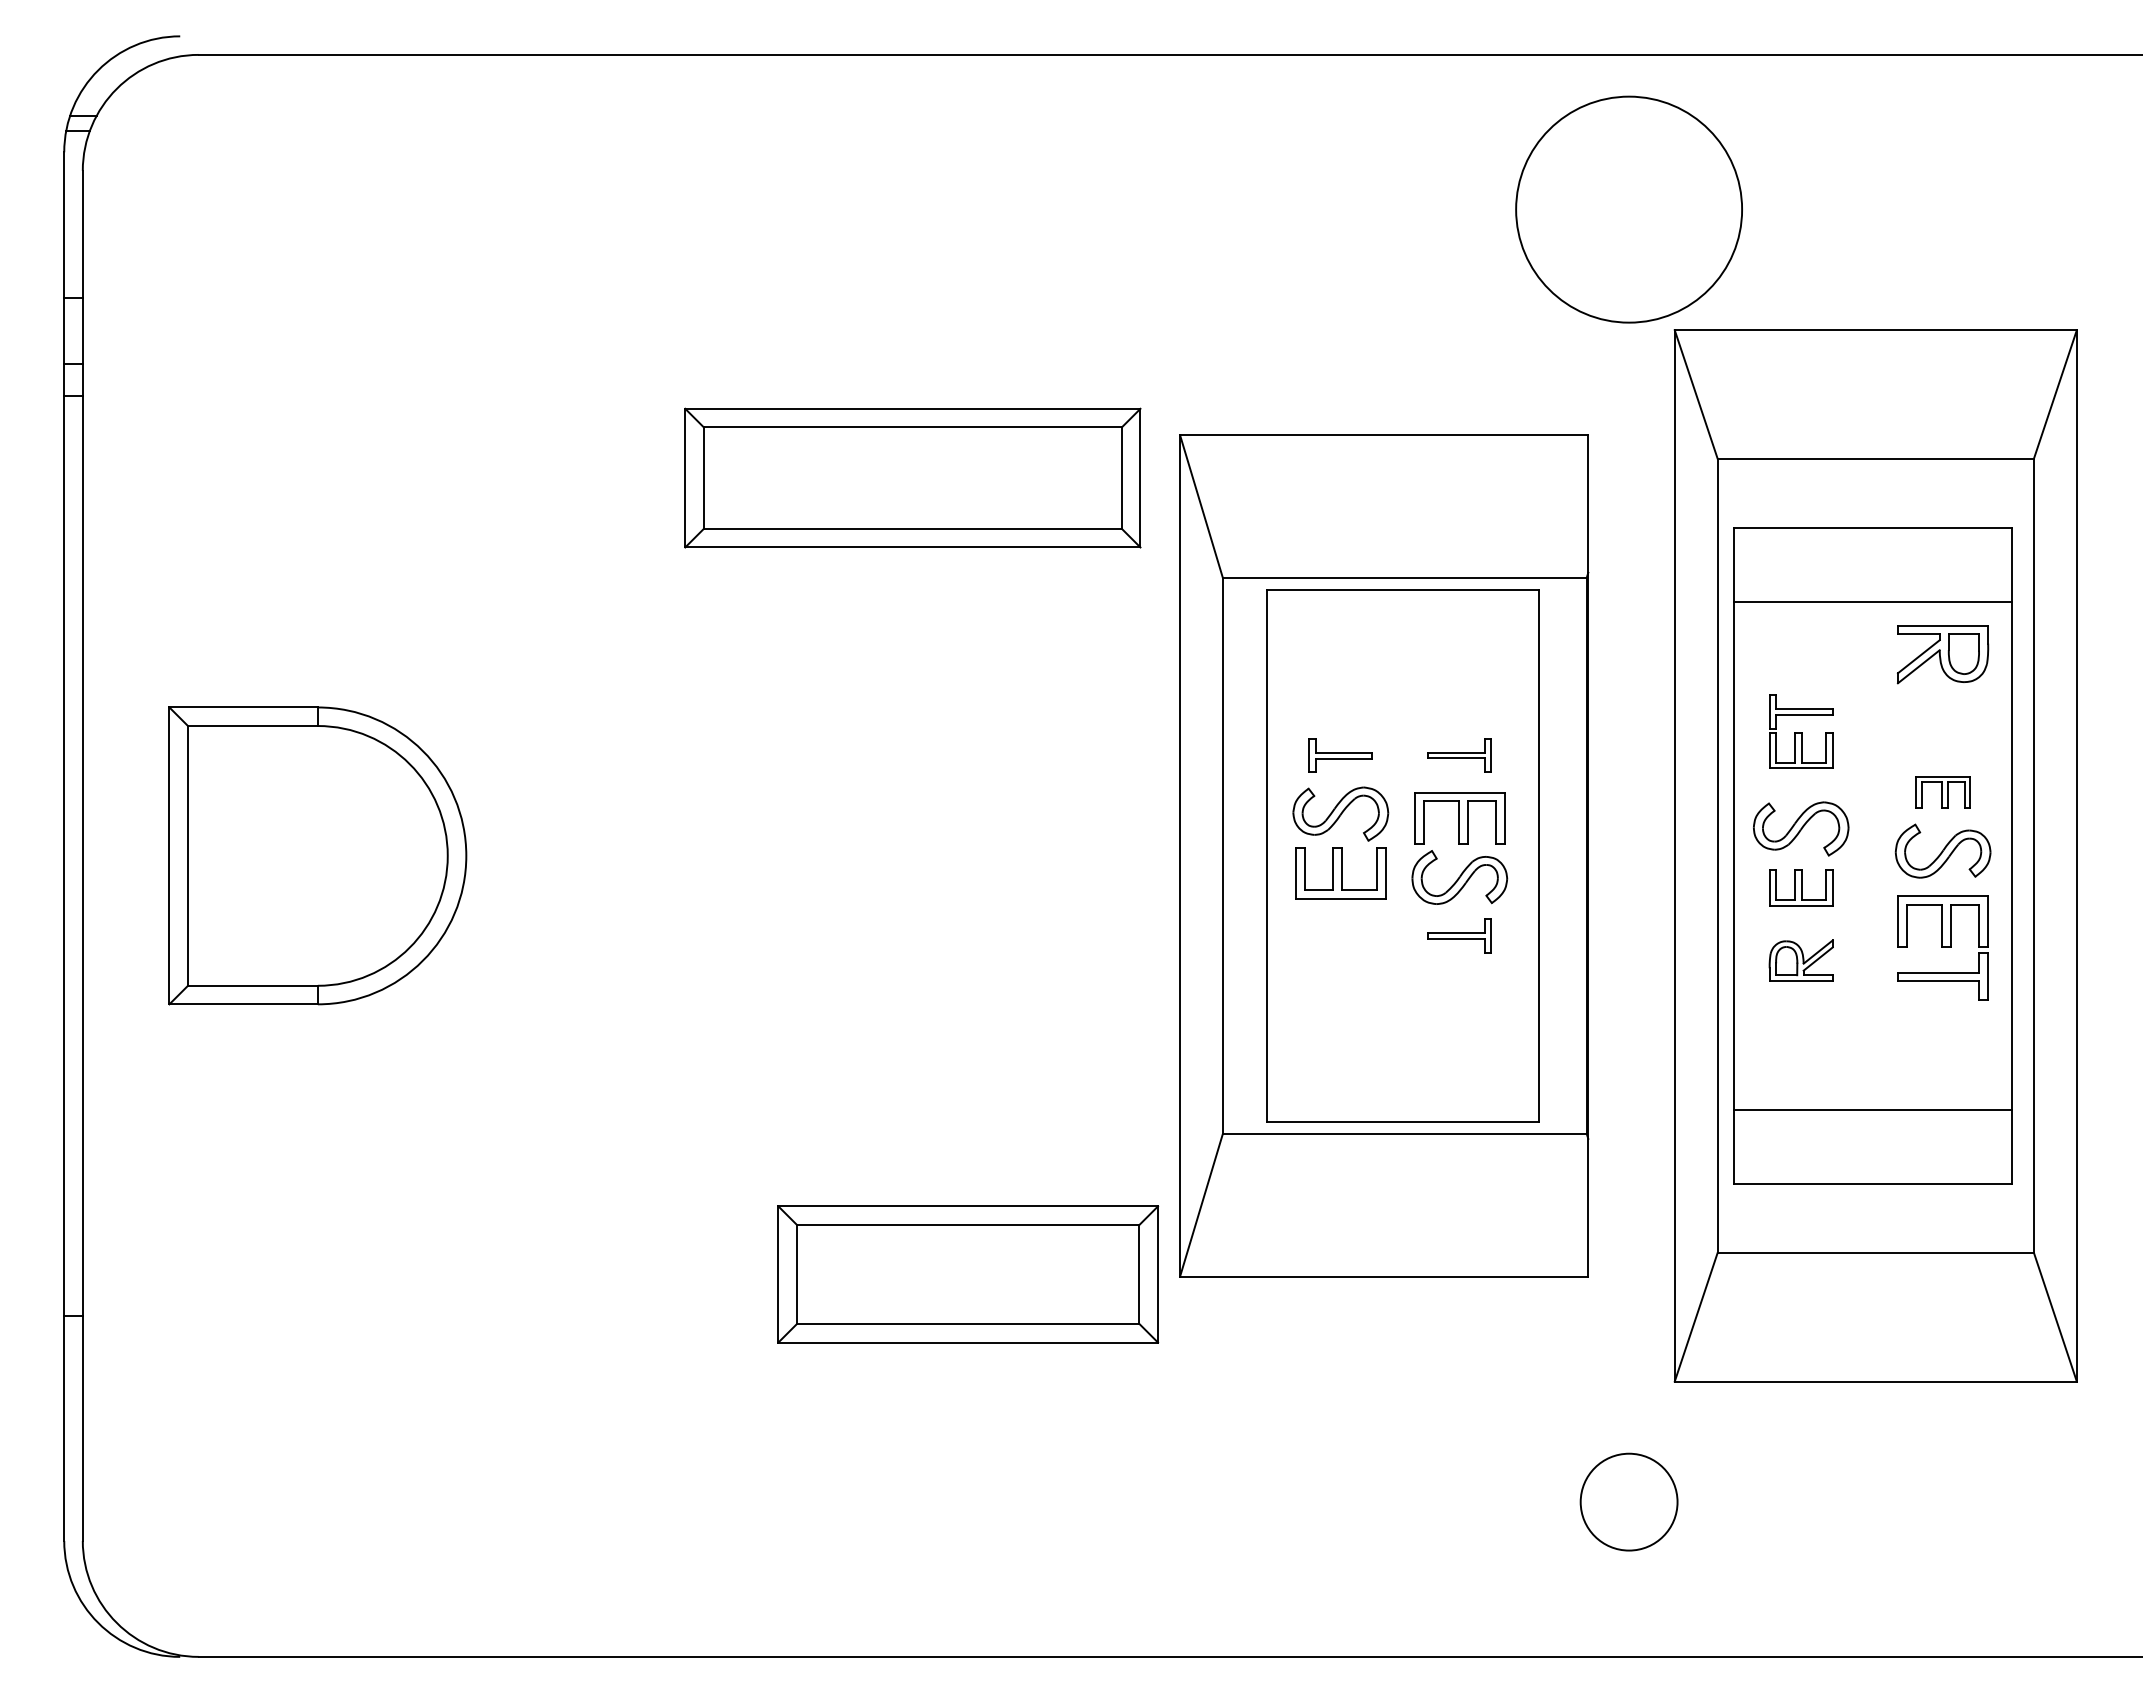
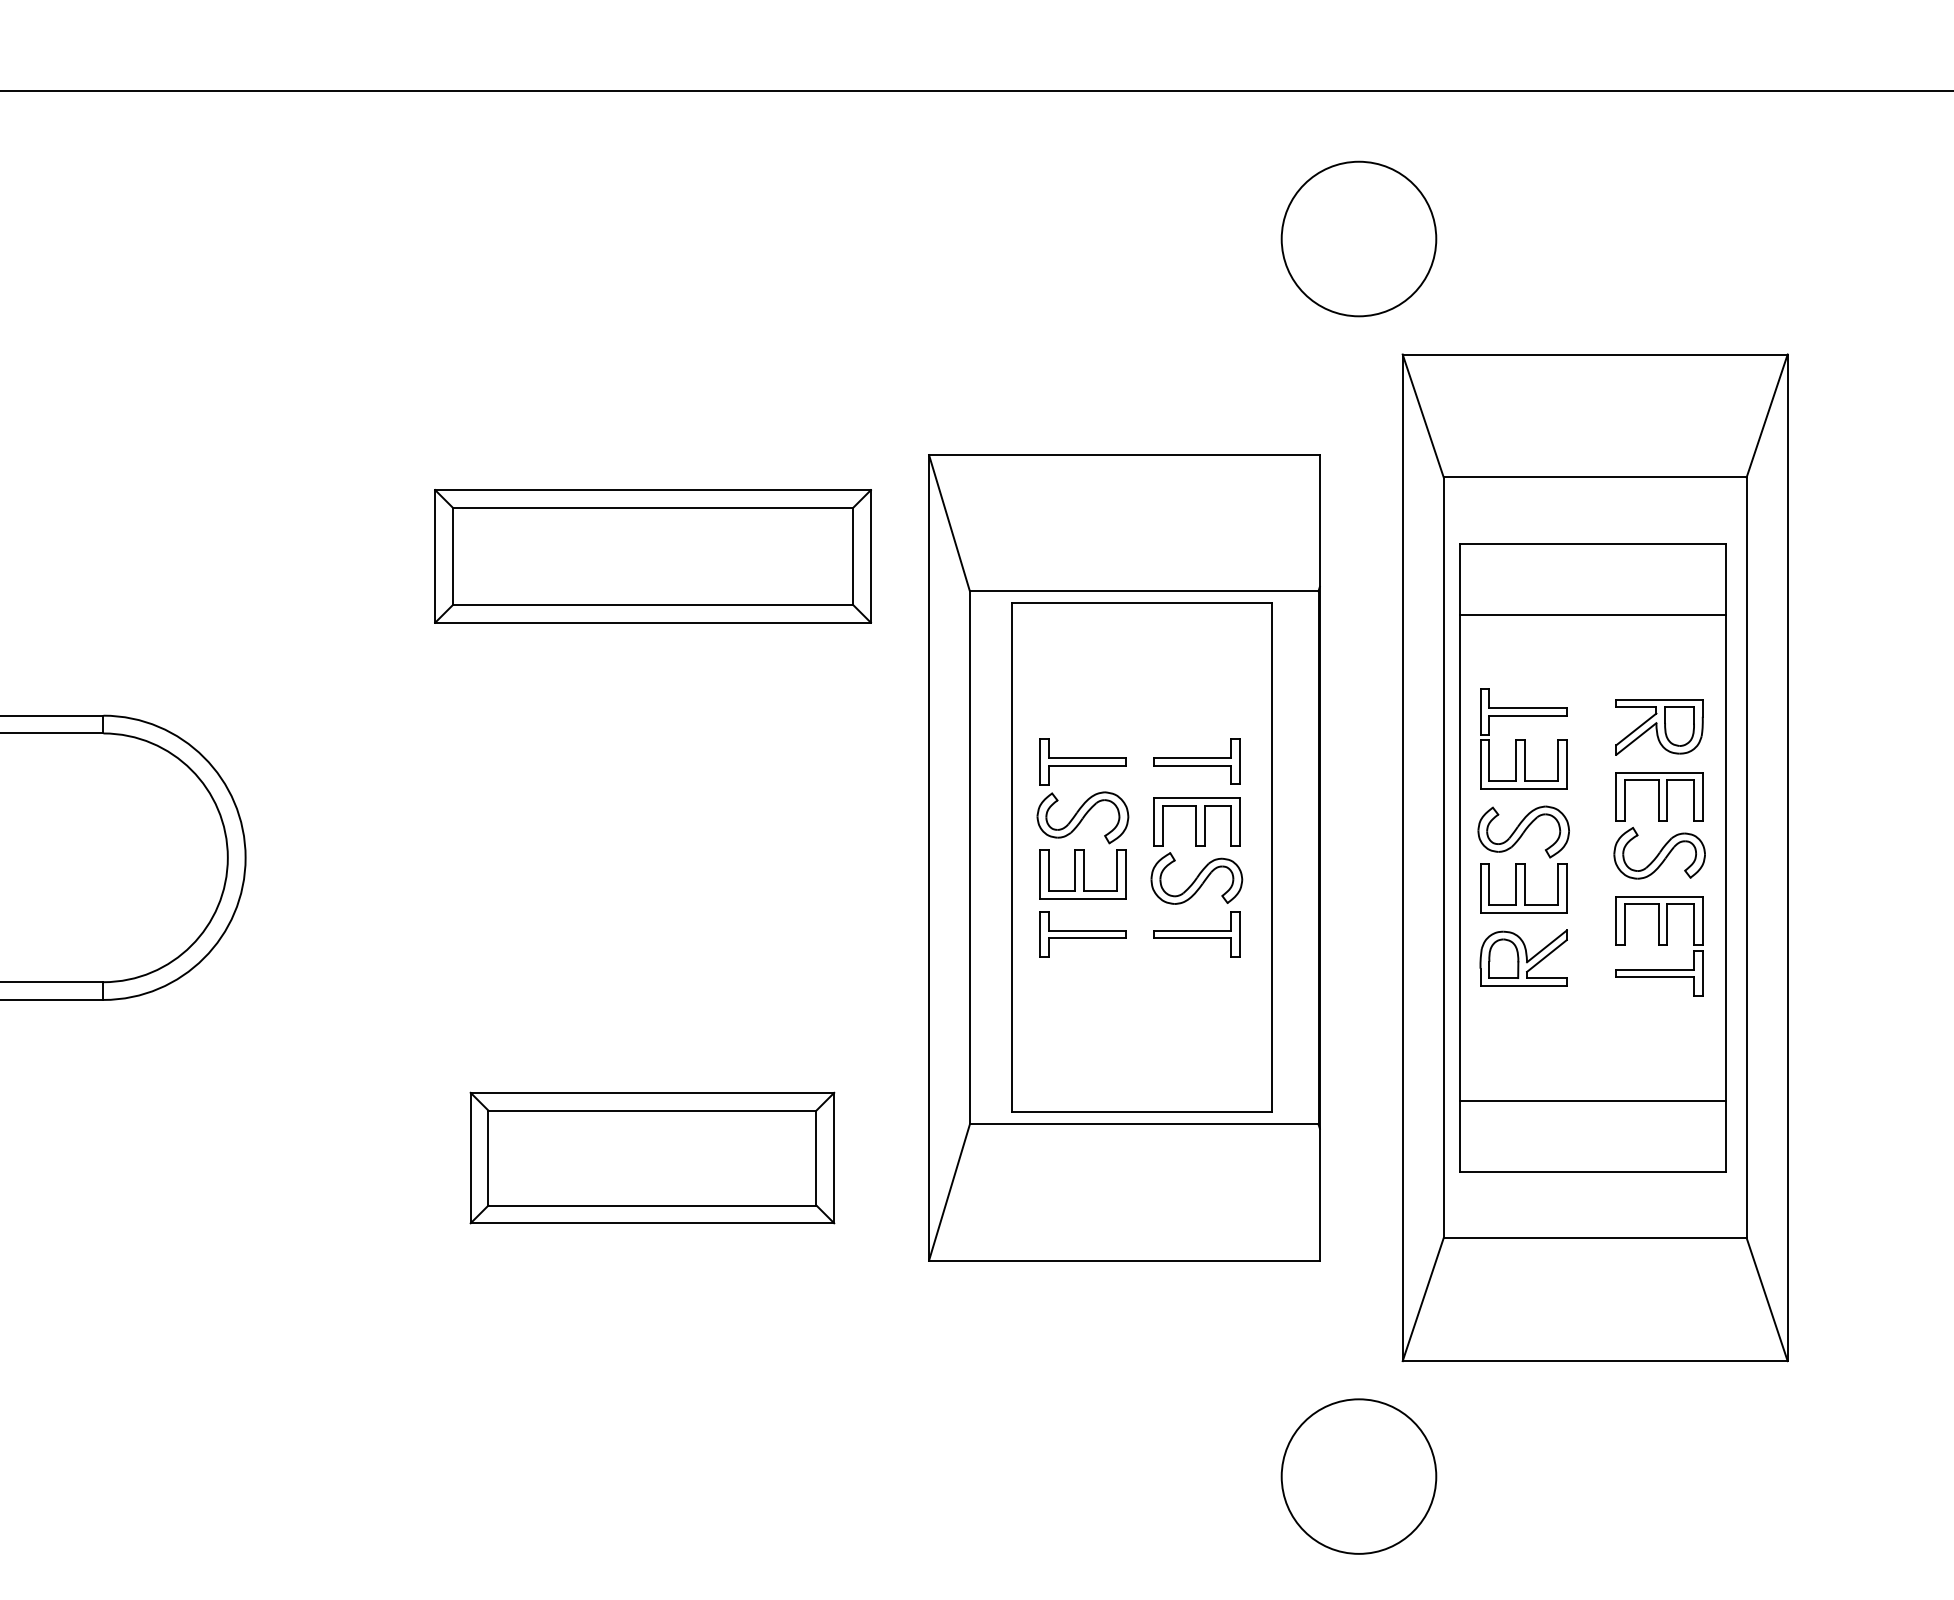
circle: (1628, 209) -> (1358, 238), size x0.71
part: (912, 477) -> (652, 555), moved
part: (1942, 654) -> (1659, 727), moved
part: (1800, 731) -> (1523, 738), size x1.43
part: (1340, 755) -> (1082, 761), size x1.43
part: (1459, 755) -> (1196, 761), size x1.43
part: (1942, 792) -> (1659, 797), size x1.67
part: (1800, 887) -> (1523, 888), size x1.43
part: (1340, 935) -> (1082, 934), added
part: (1459, 935) -> (1196, 934), size x1.43
part: (1801, 960) -> (1524, 957), size x1.43
part: (968, 1274) -> (652, 1158), moved
circle: (1628, 1501) -> (1358, 1475), size x1.67

